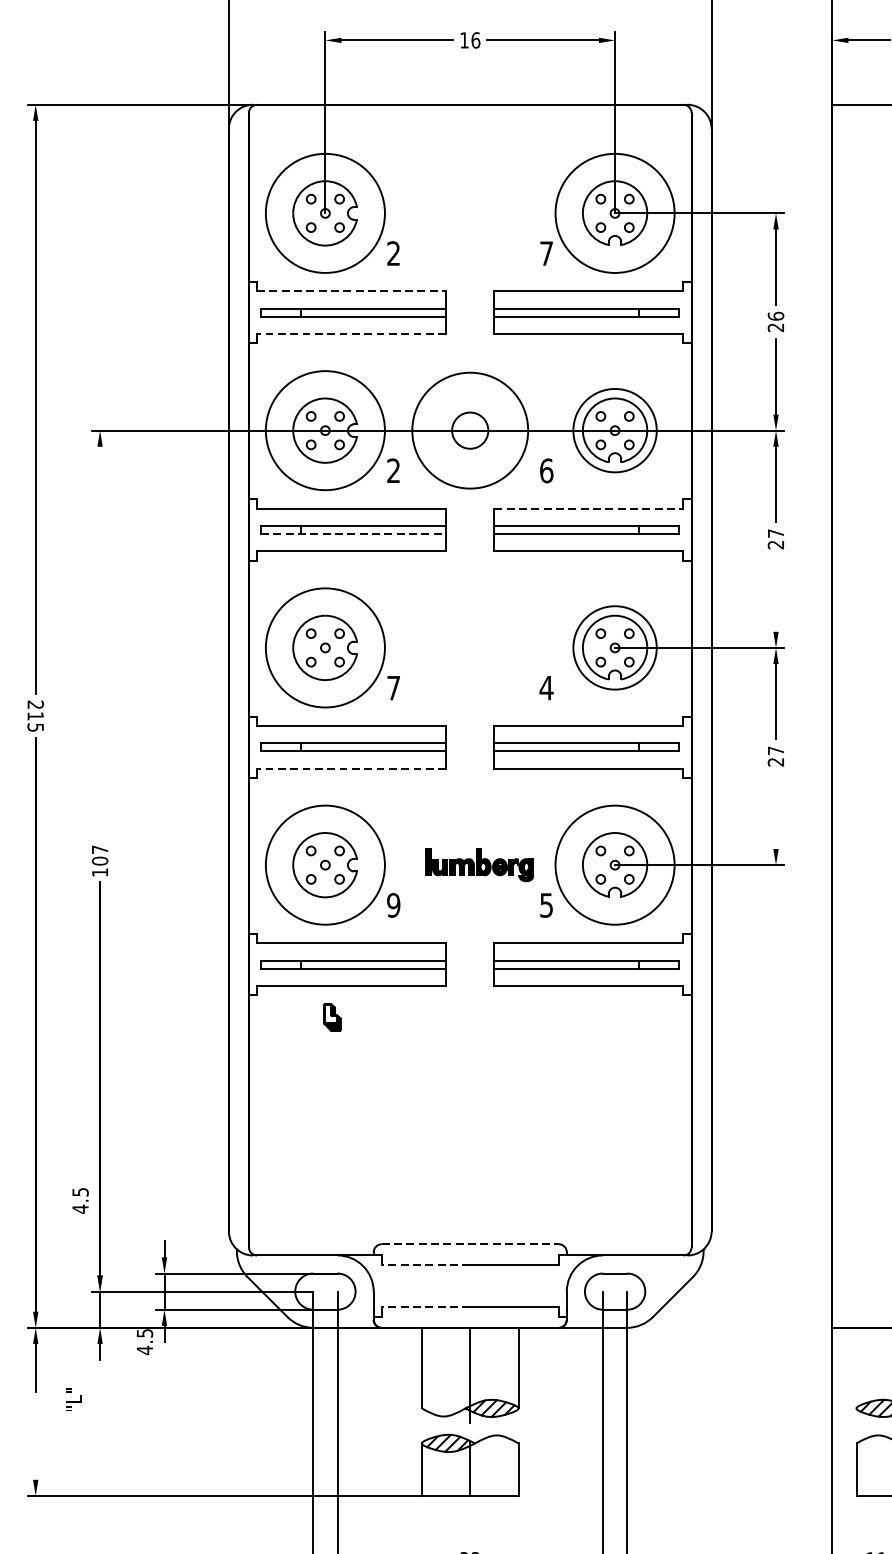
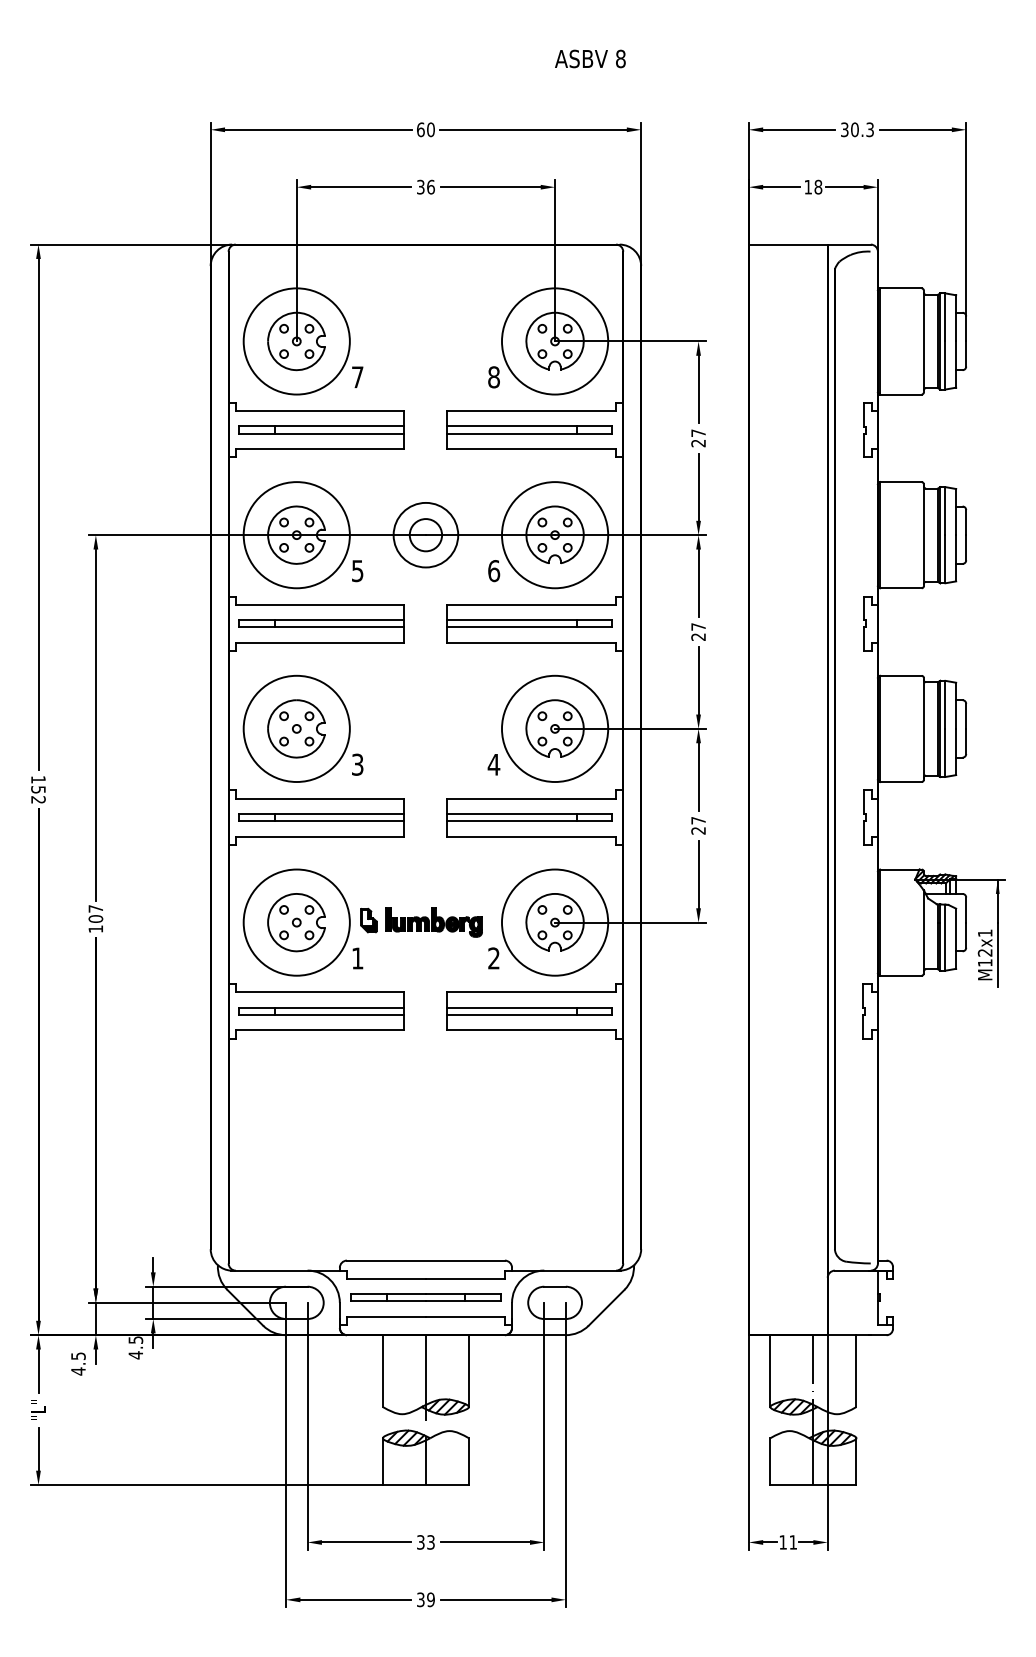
text: (464, 39) -> (420, 186), 16 -> 36
text: (393, 253) -> (357, 377), 2 -> 7
text: (546, 253) -> (493, 377), 7 -> 8
line: (351, 291) -> (320, 411), dashed -> solid
text: (775, 316) -> (698, 433), 26 -> 27
line: (350, 334) -> (319, 449), dashed -> solid
circle: (469, 429) -> (425, 534), size x0.62
circle: (614, 431) -> (554, 535), size x1.43
text: (393, 471) -> (357, 571), 2 -> 5
line: (589, 508) -> (532, 604), dashed -> solid
line: (353, 534) -> (321, 627), dashed -> solid
line: (775, 593) -> (698, 680), added
line: (99, 642) -> (95, 724), added
circle: (614, 647) -> (554, 728), size x1.43
text: (393, 687) -> (357, 764), 7 -> 3
text: (35, 715) -> (38, 789), 215 -> 152
line: (350, 768) -> (319, 836), dashed -> solid
line: (775, 811) -> (698, 874), added
text: (393, 905) -> (357, 958), 9 -> 1
text: (546, 905) -> (493, 958), 5 -> 2
part: (331, 1017) -> (368, 920), moved
text: (80, 1200) -> (78, 1363), moved
line: (469, 1244) -> (425, 1260), dashed -> solid
line: (424, 1264) -> (385, 1278), dashed -> solid
part: (469, 1285) -> (425, 1297), added
line: (424, 1306) -> (385, 1316), dashed -> solid
line: (856, 1368) -> (770, 1371), added
text: (73, 1398) -> (38, 1409), moved
line: (35, 1454) -> (38, 1448), added

